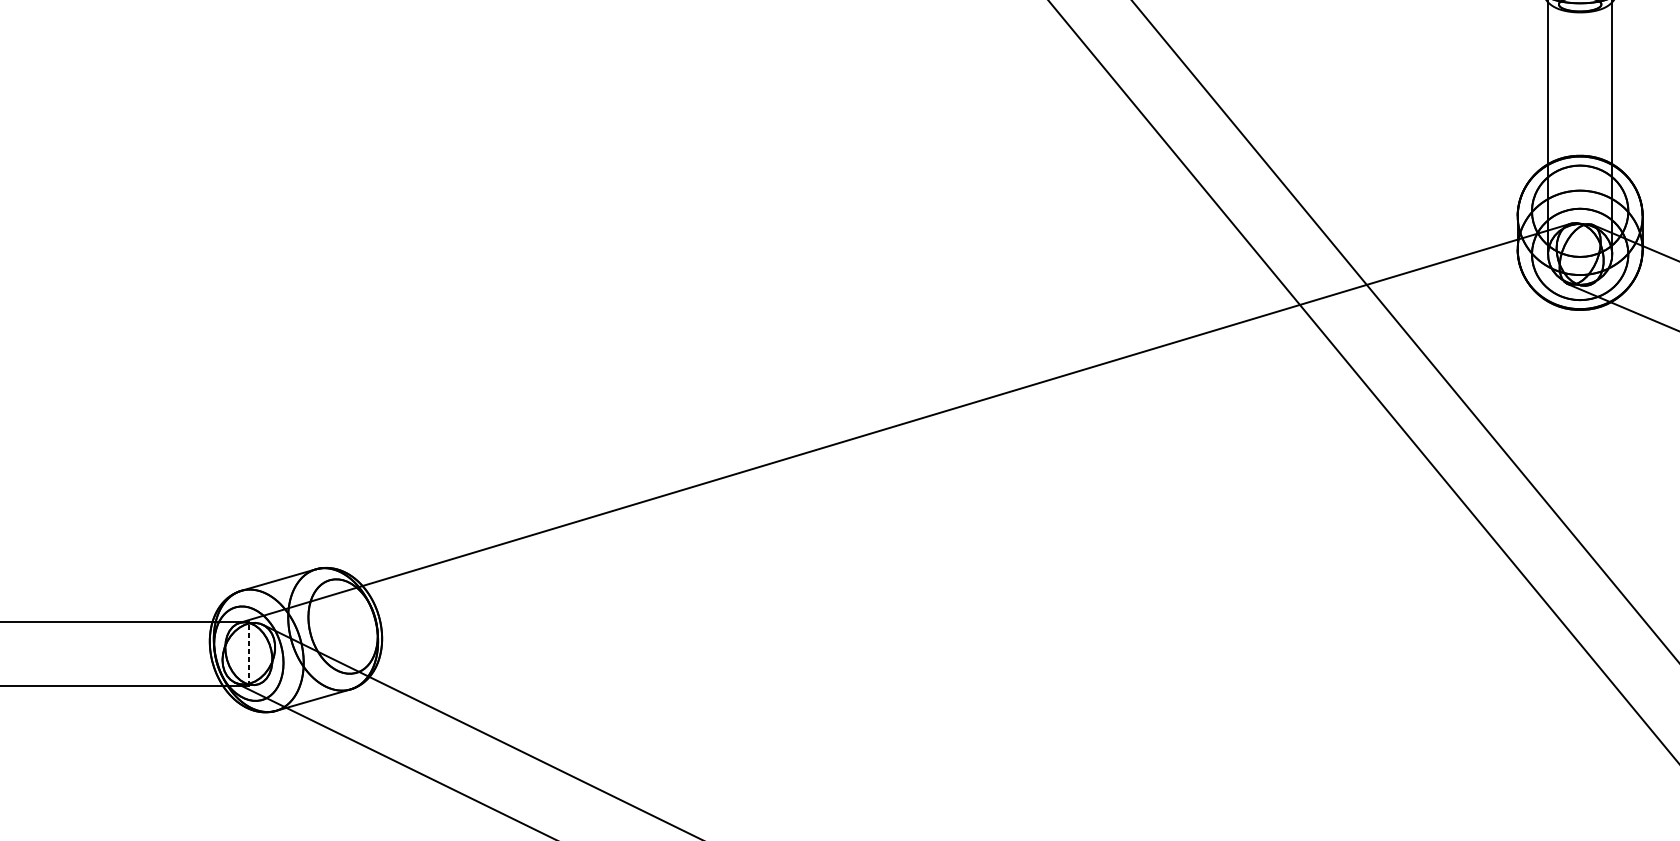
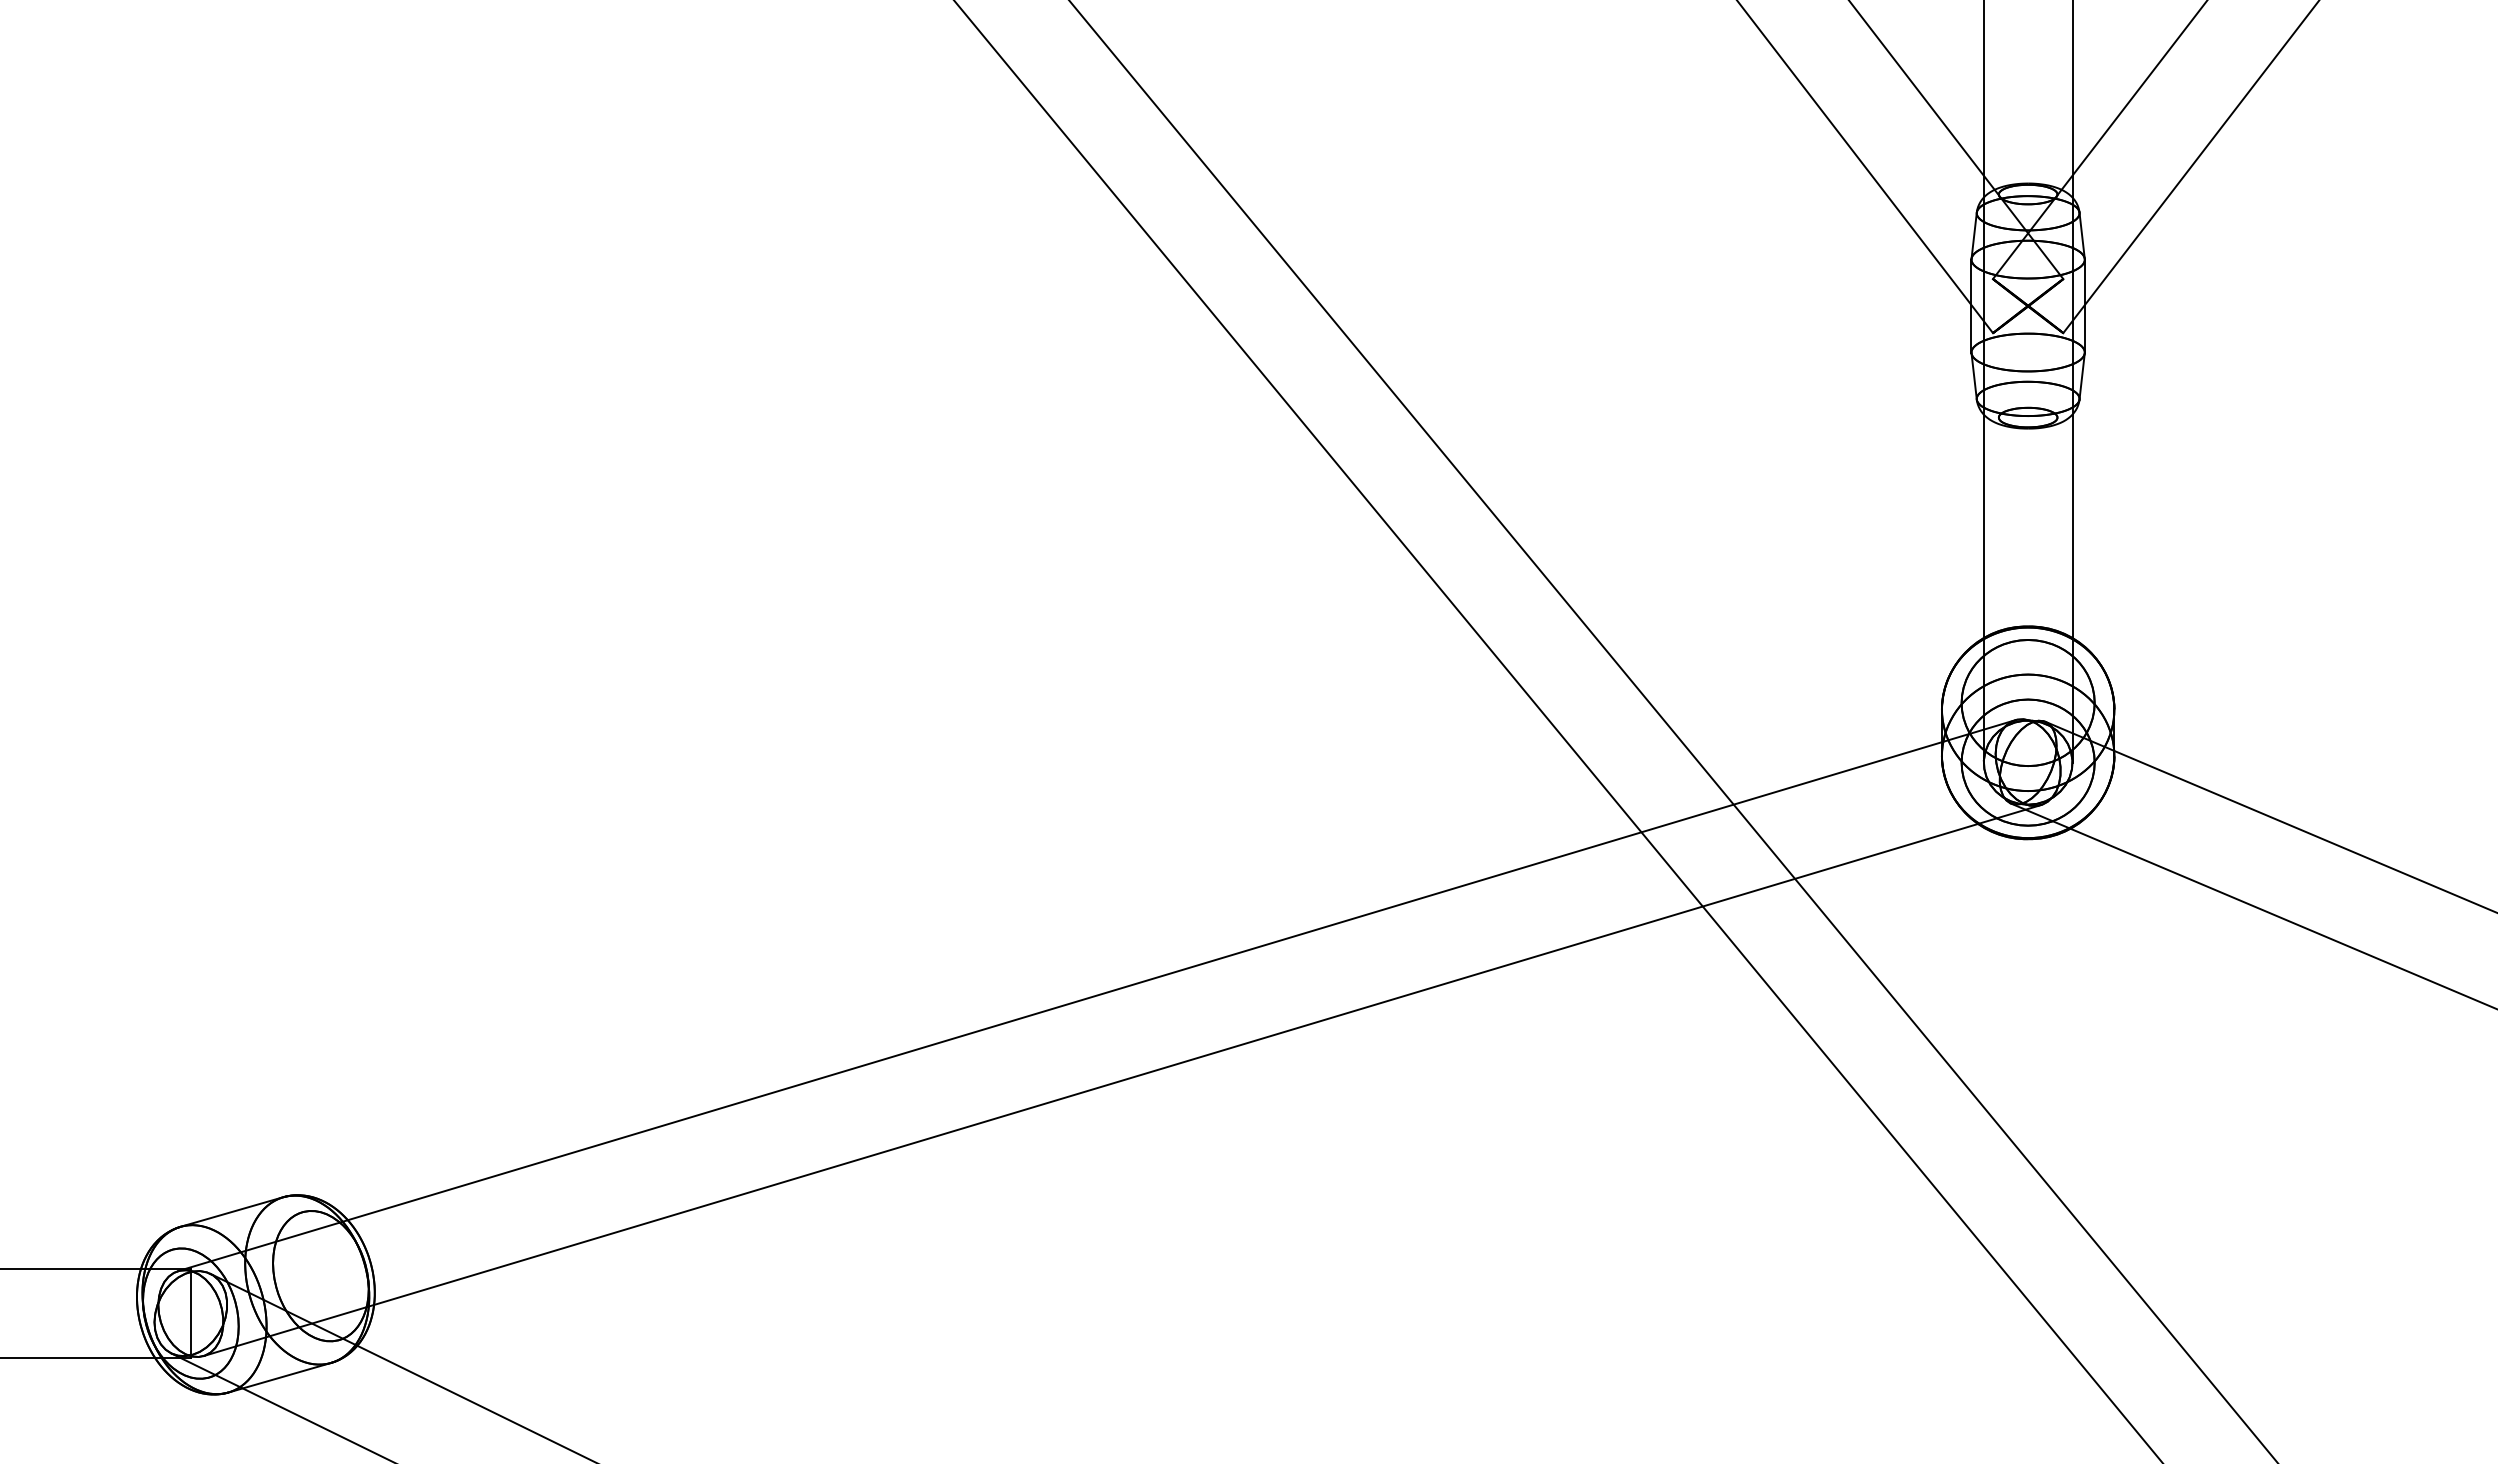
line: (923, 484) -> (1121, 1080), added
line: (248, 653) -> (190, 1313), dashed -> solid

